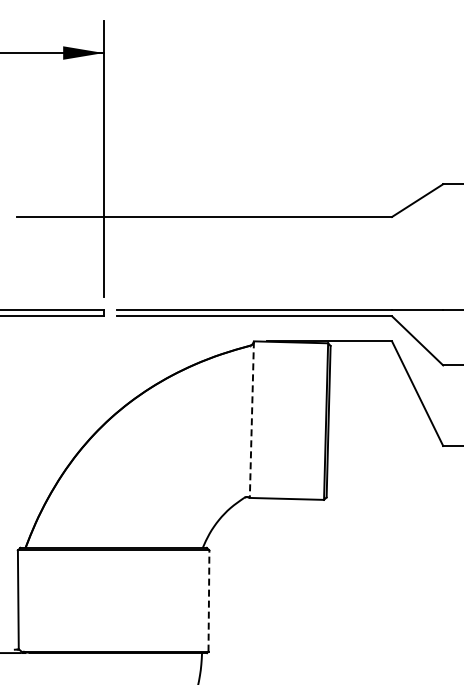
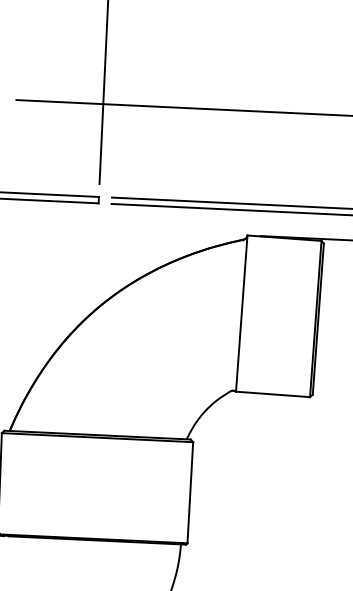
line: (251, 420) -> (241, 314), dashed -> solid
line: (208, 601) -> (189, 493), dashed -> solid

